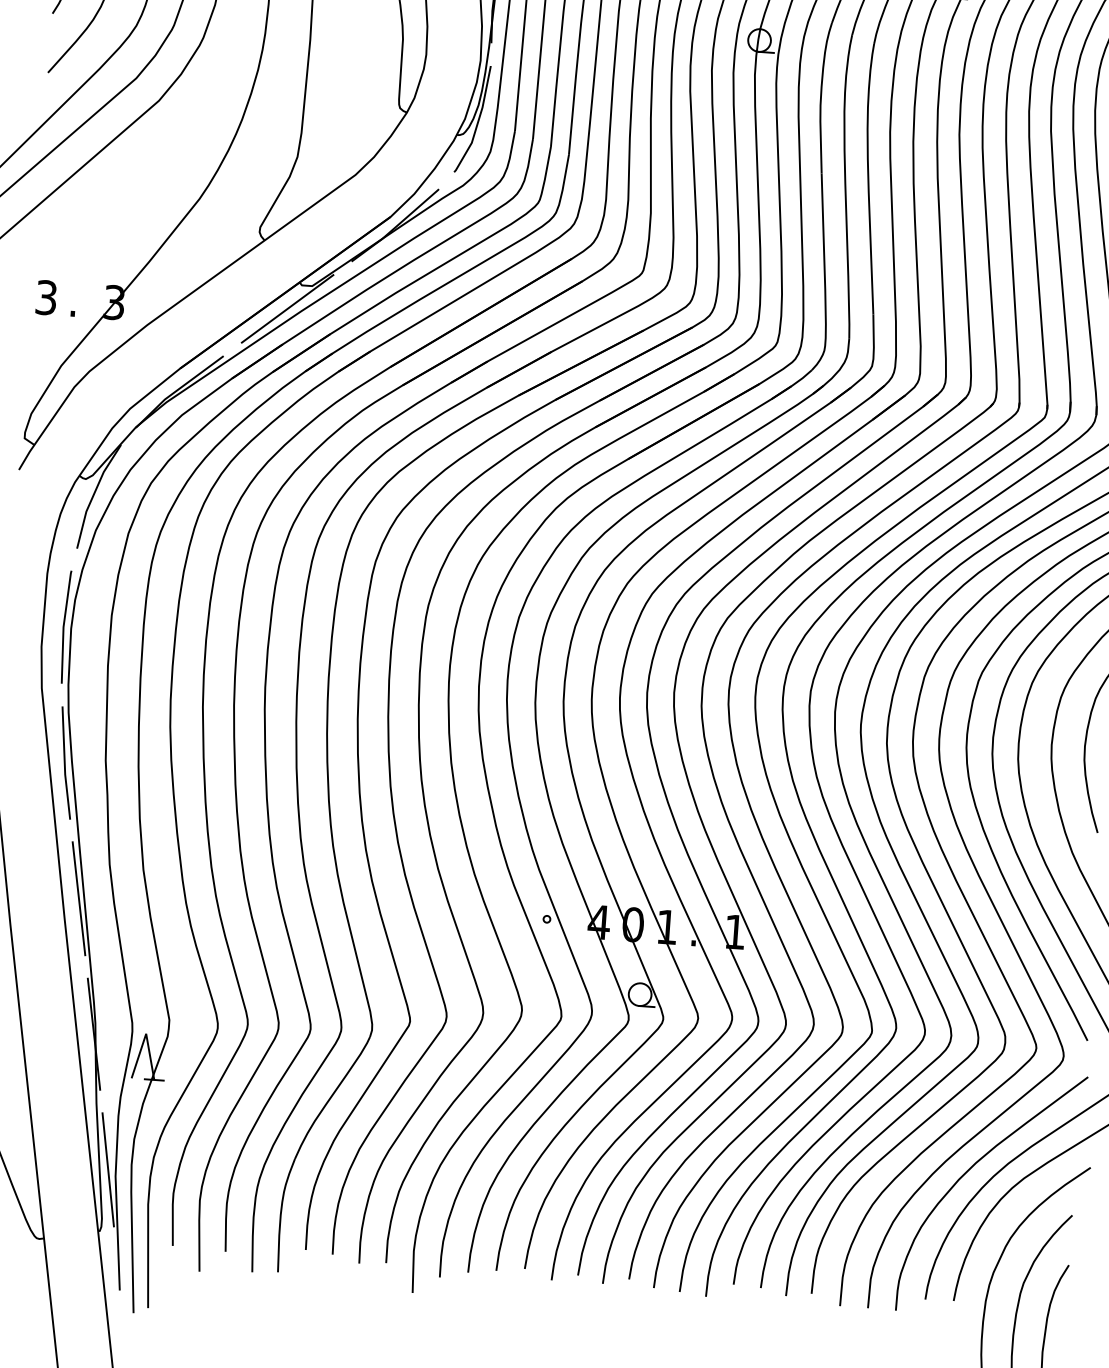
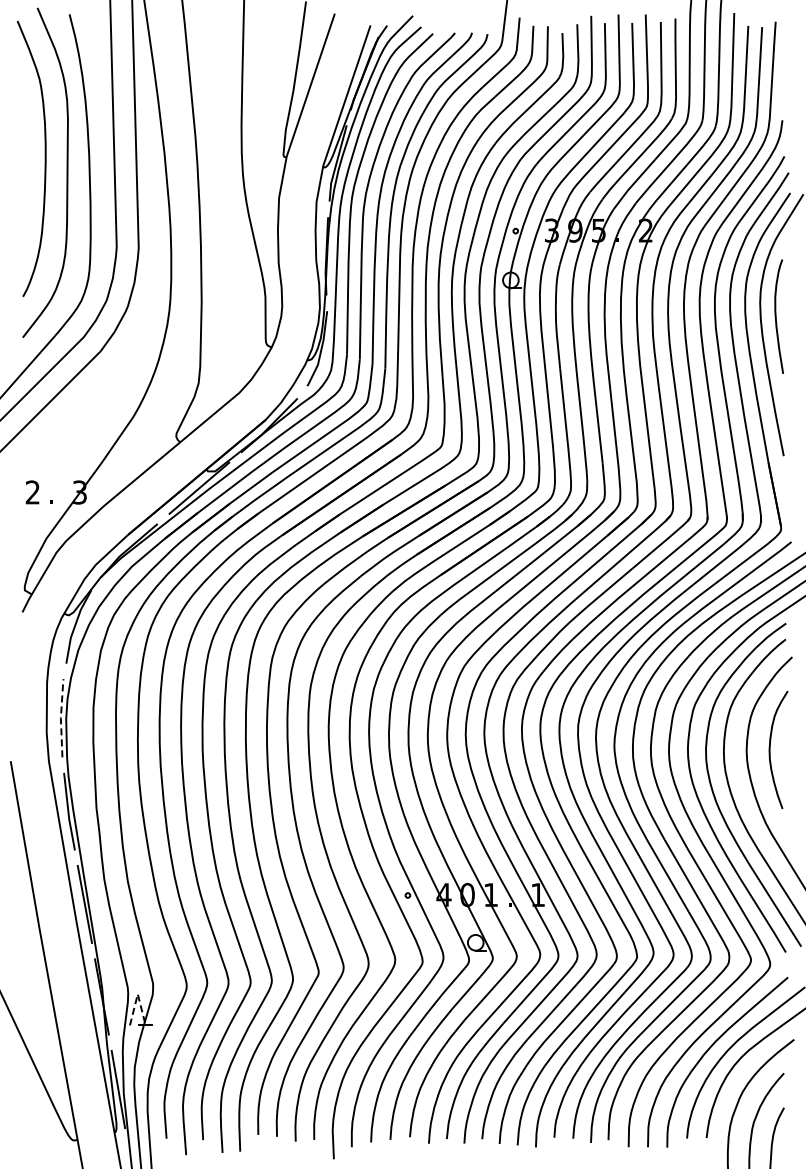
text: (45, 297) -> (32, 492), 3 -> 2
line: (62, 627) -> (60, 718), solid -> dashed
line: (145, 1034) -> (137, 994), solid -> dashed

